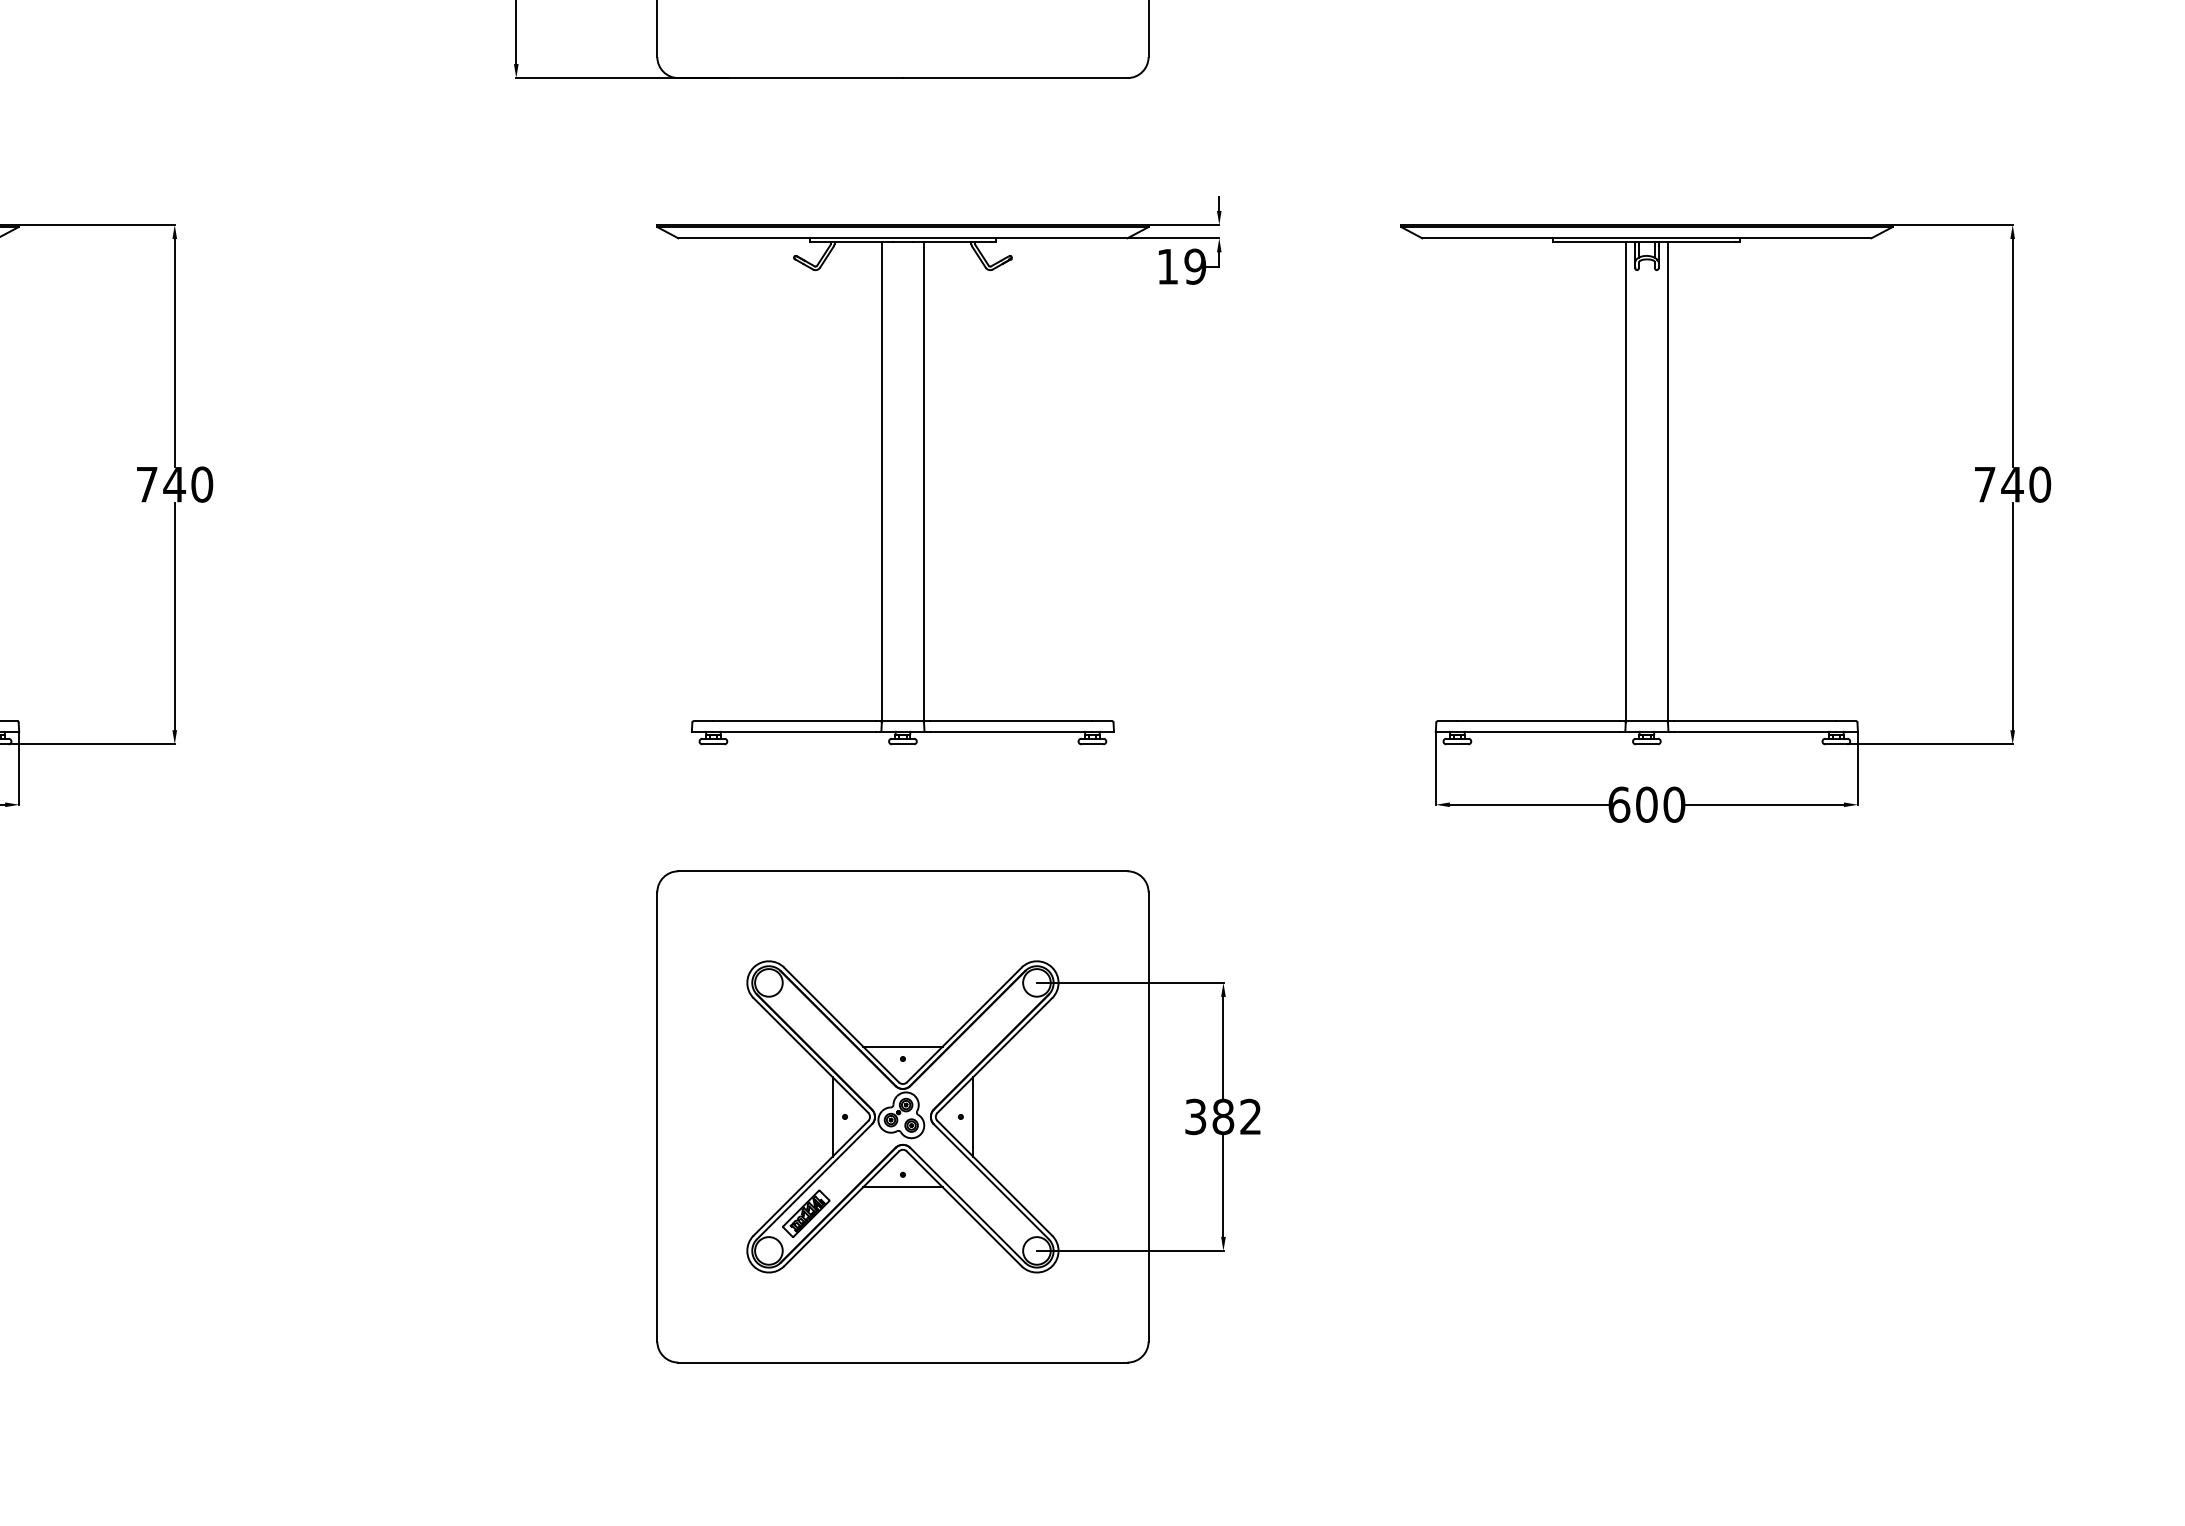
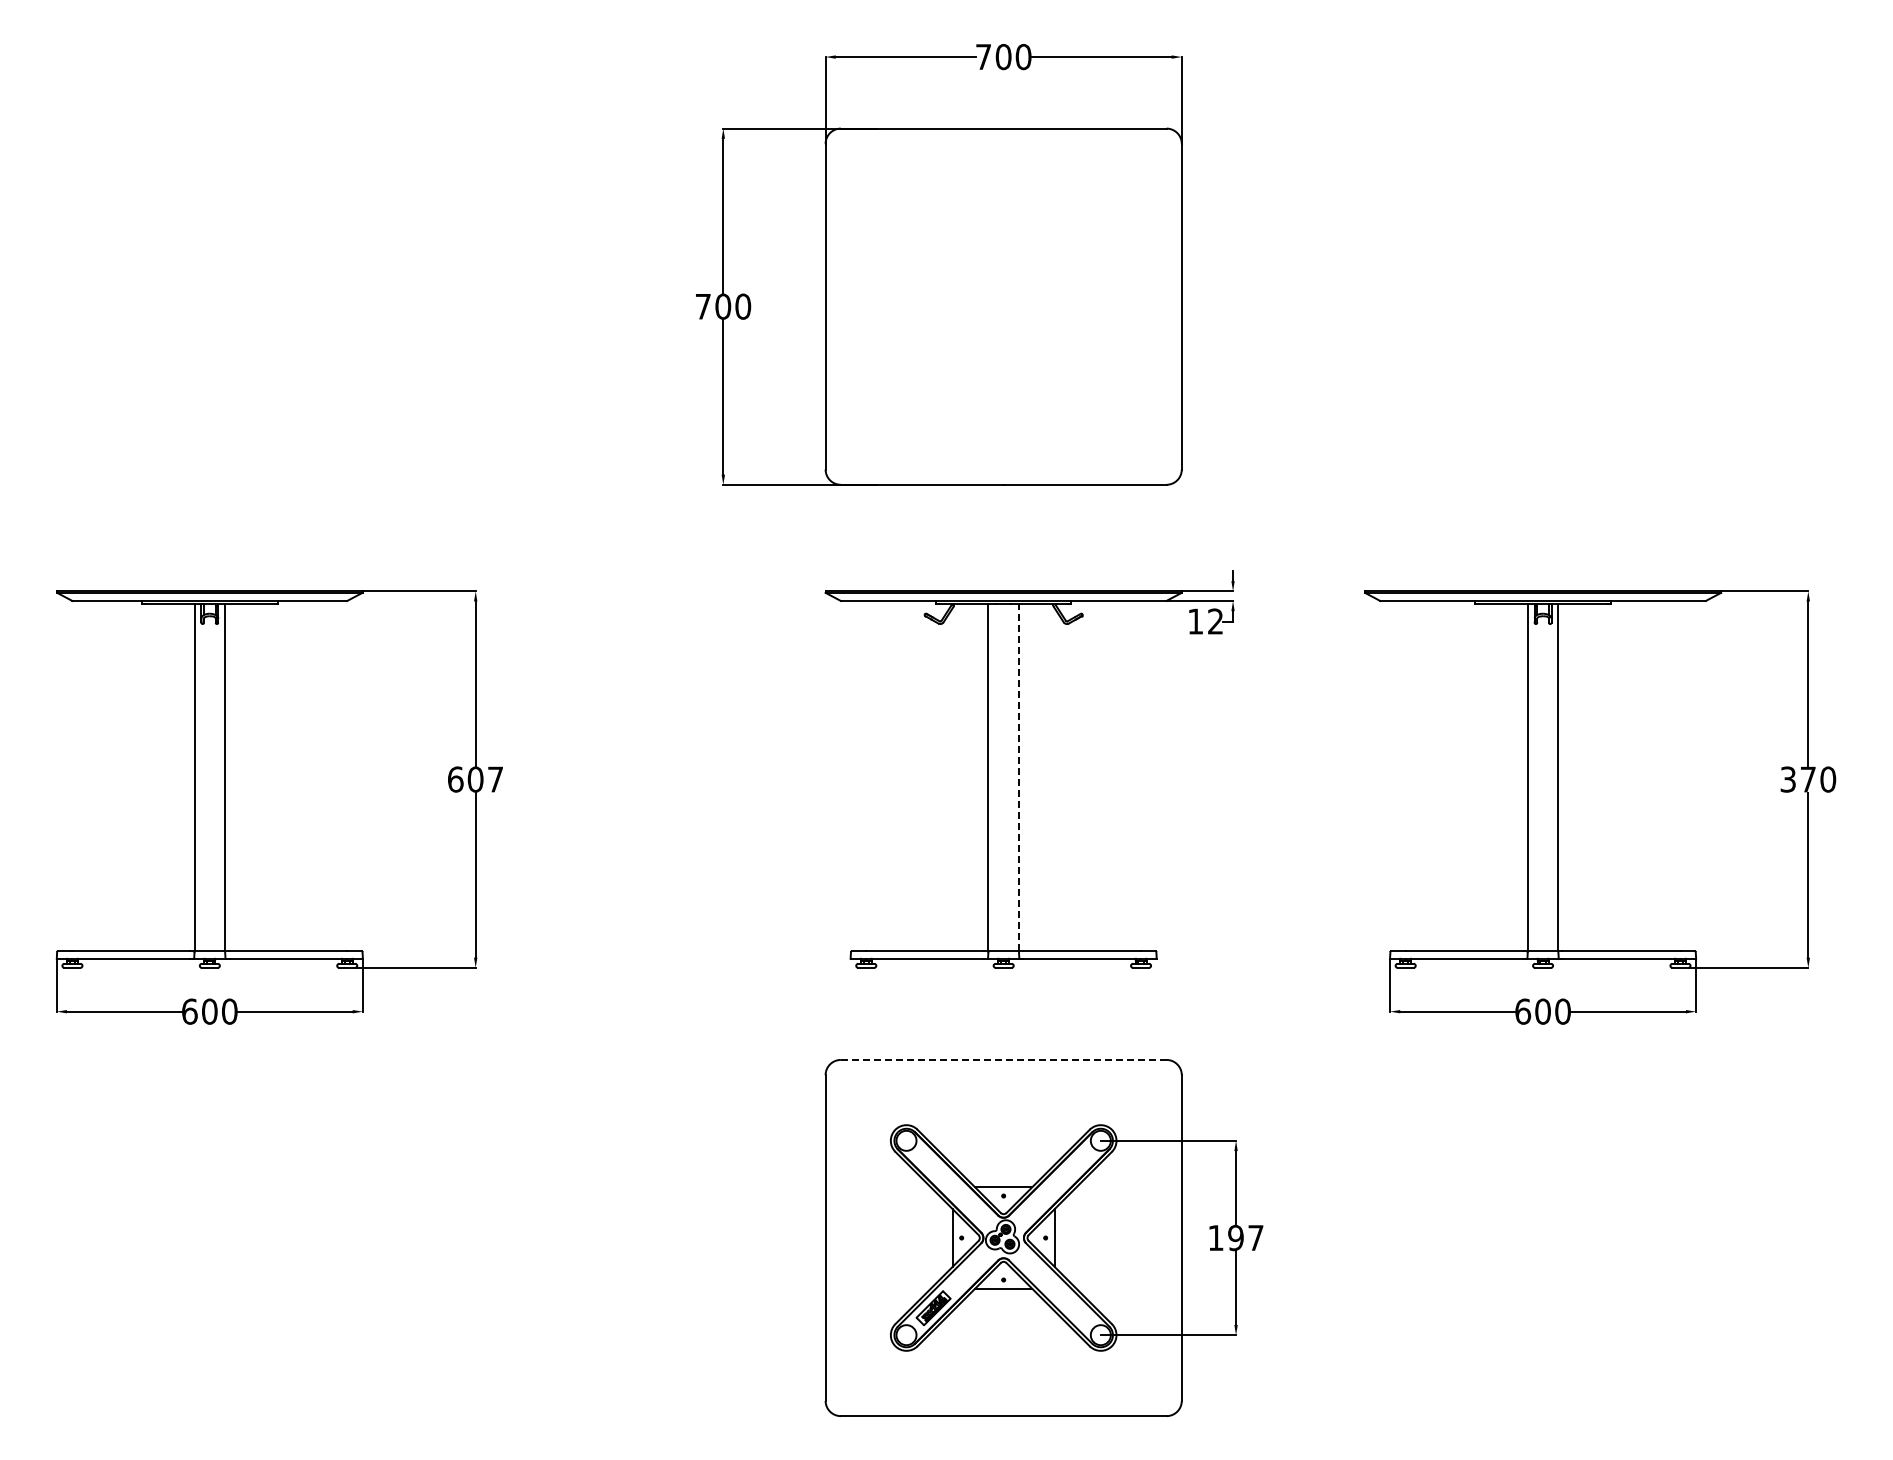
text: (1195, 266) -> (1215, 621), 19 -> 12
line: (923, 481) -> (1018, 777), solid -> dashed
text: (174, 484) -> (475, 779), 740 -> 607
text: (1999, 484) -> (1798, 779), 740 -> 370
line: (902, 870) -> (1003, 1059), solid -> dashed
text: (1222, 1116) -> (1235, 1237), 382 -> 197

